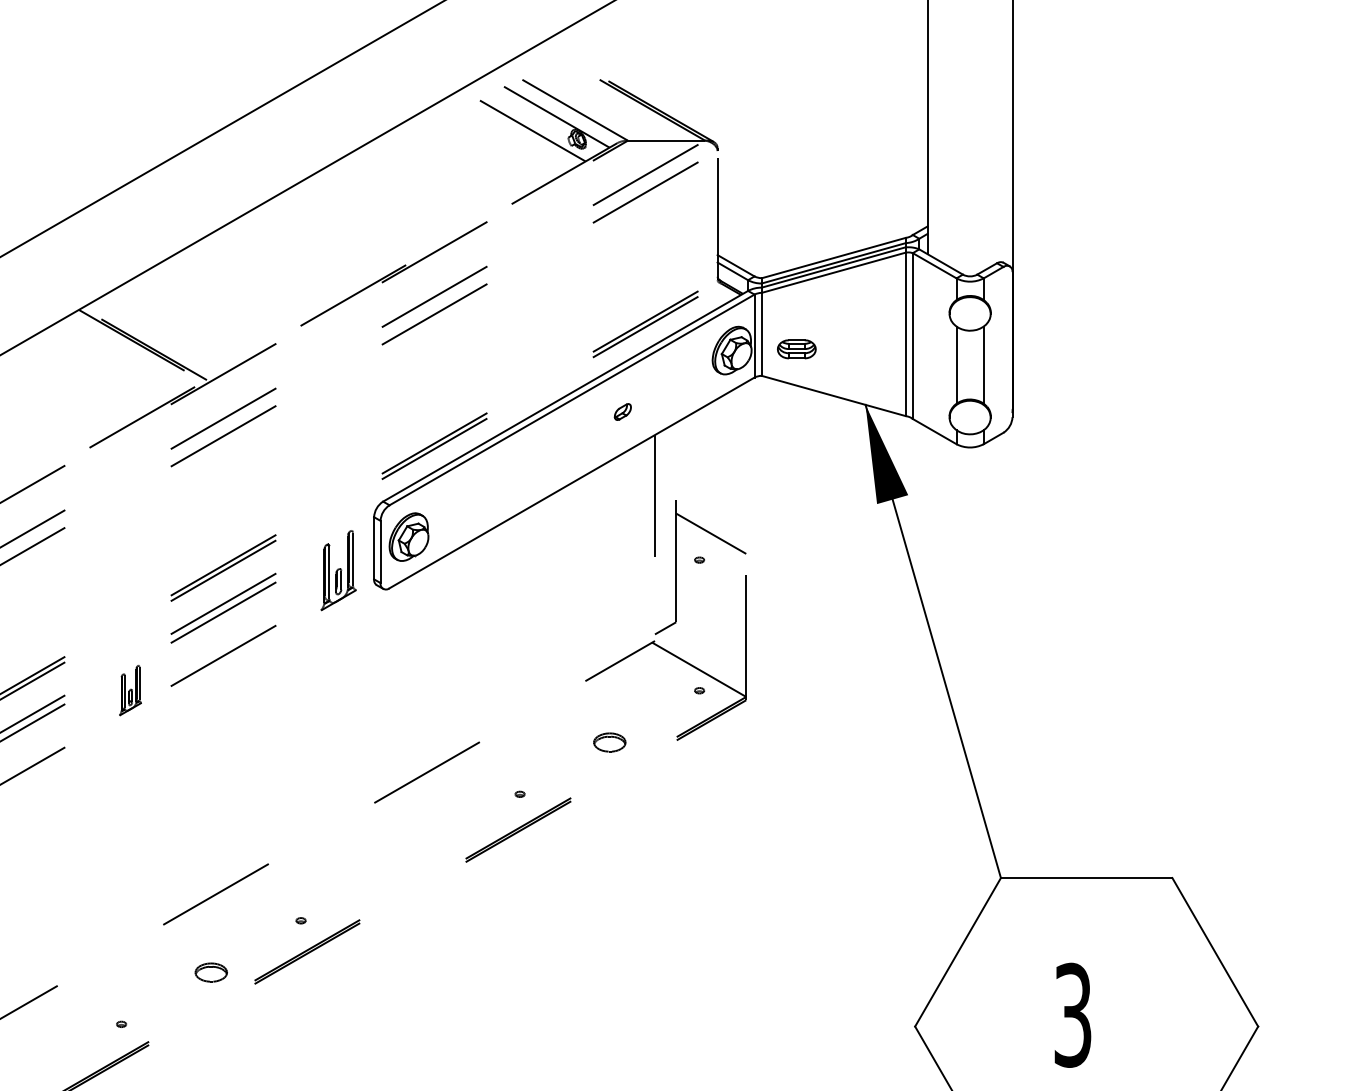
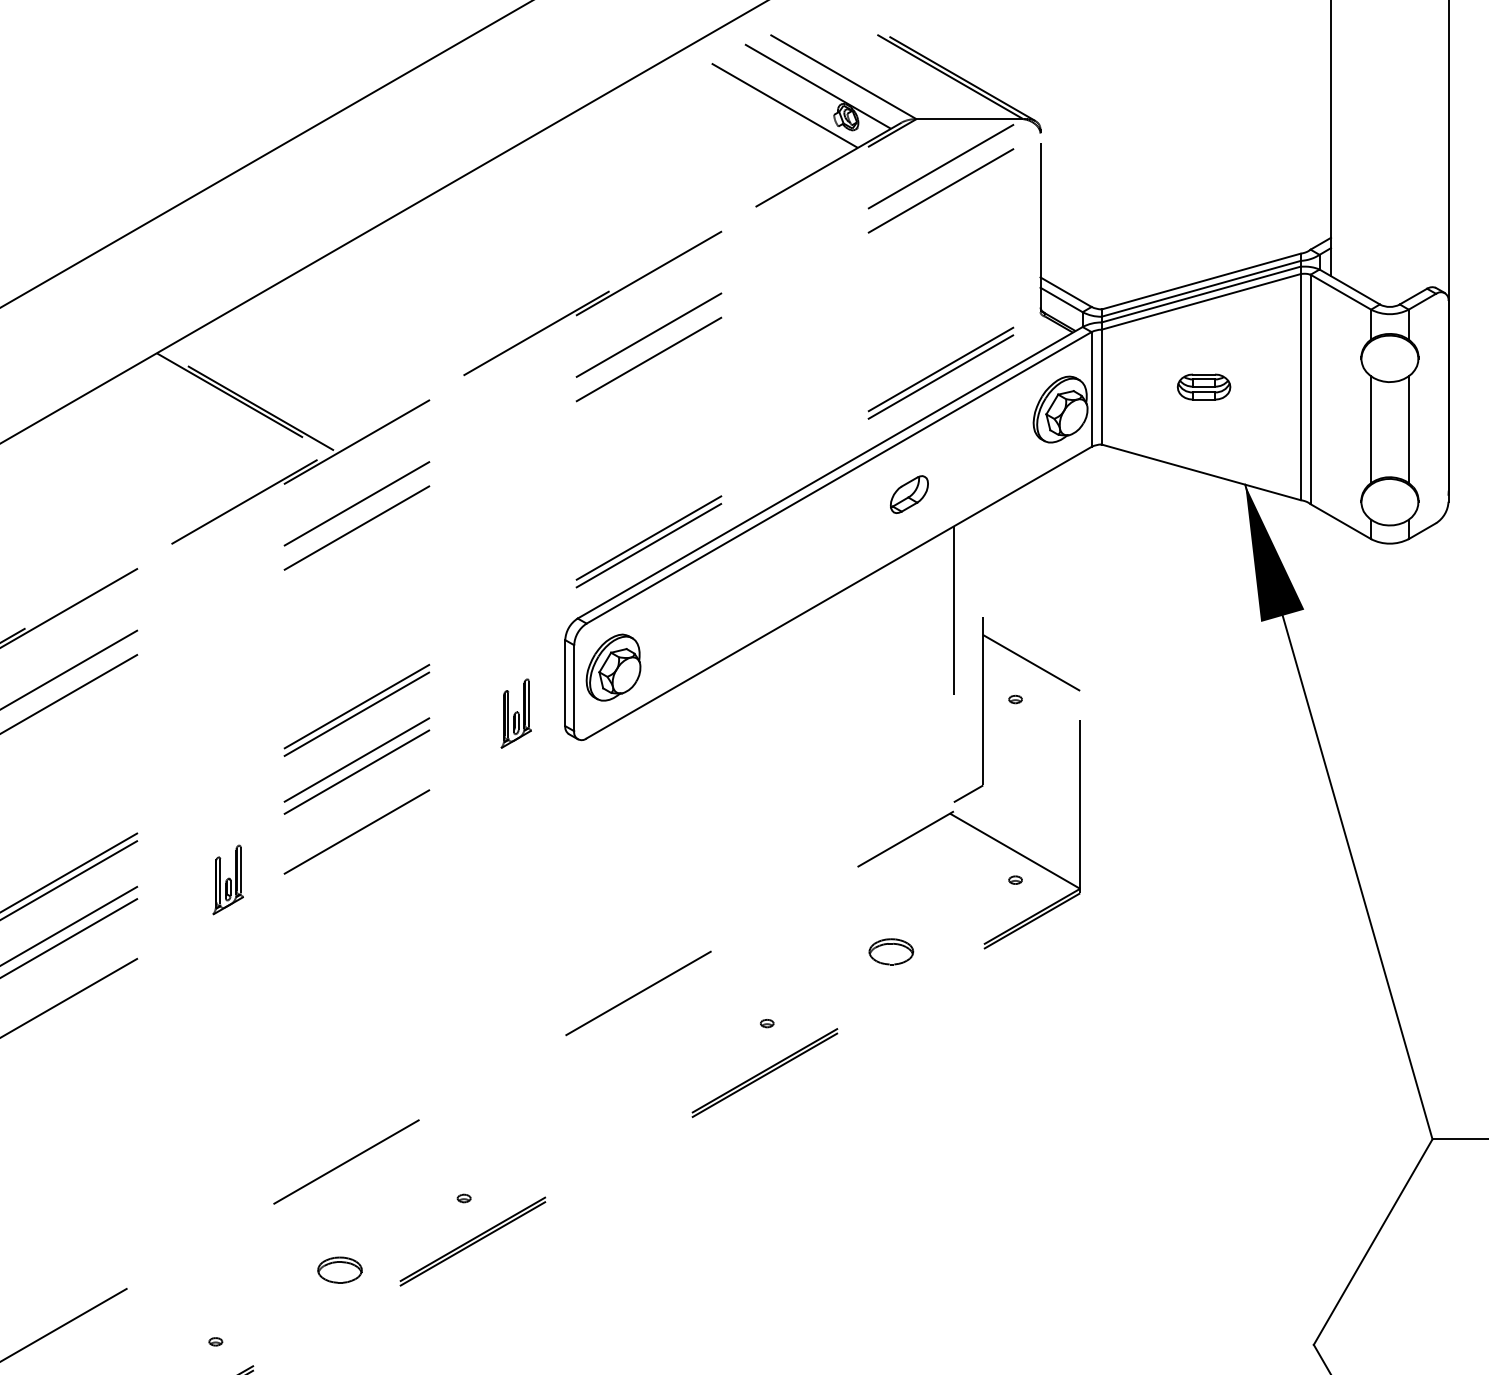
part: (796, 349) -> (1203, 387), moved
part: (622, 411) -> (908, 493), size x1.67
part: (338, 569) -> (515, 712), size x0.62

